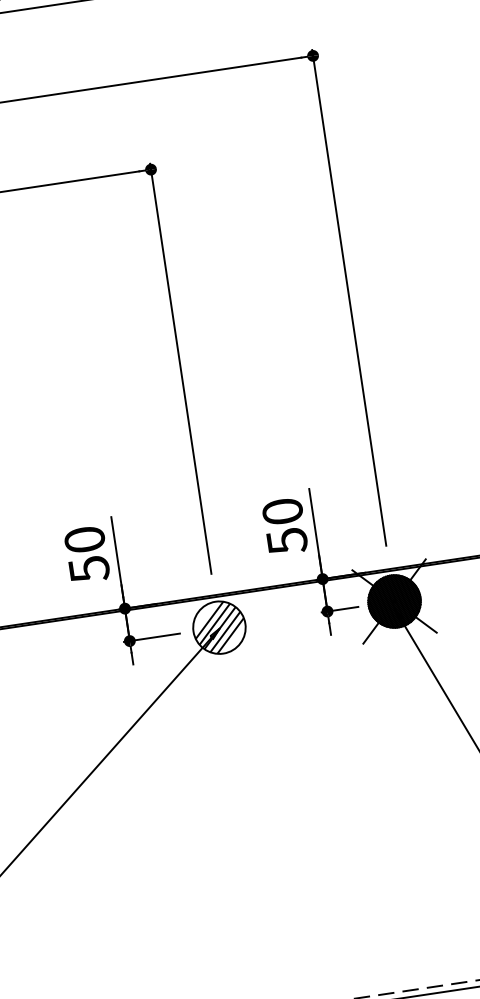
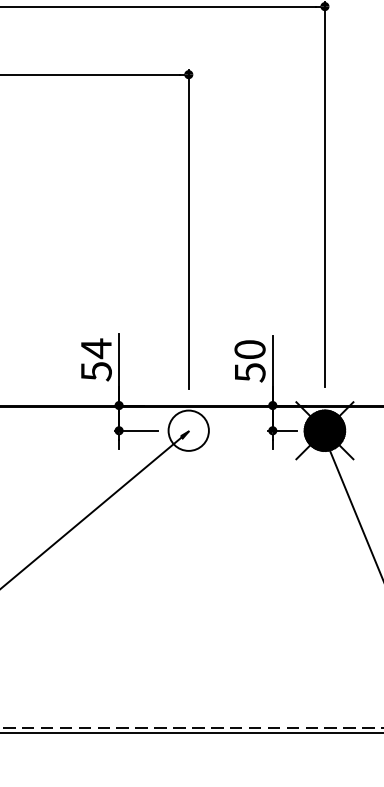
text: (83, 539) -> (95, 348), 50 -> 54
hatch: (219, 627) -> (188, 430), removed

